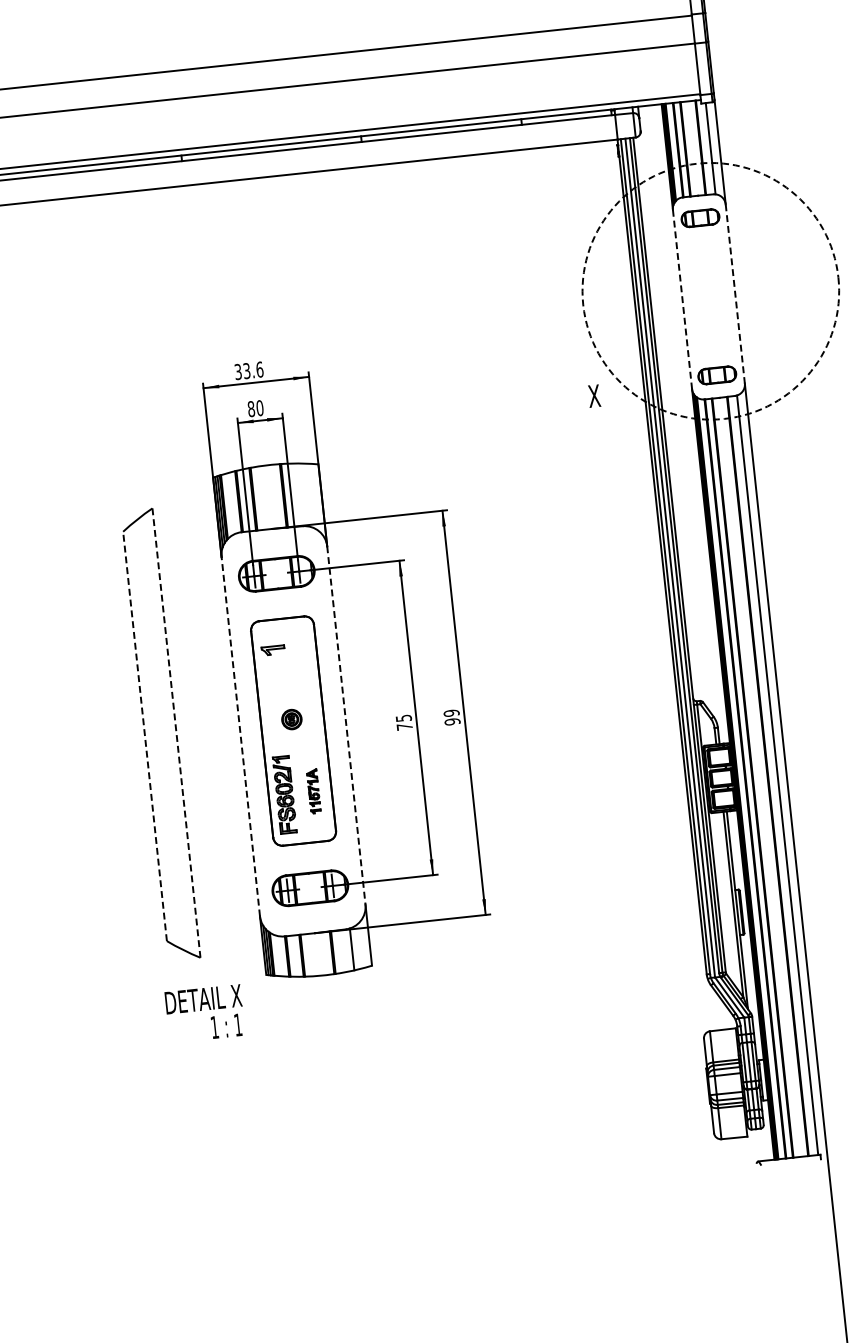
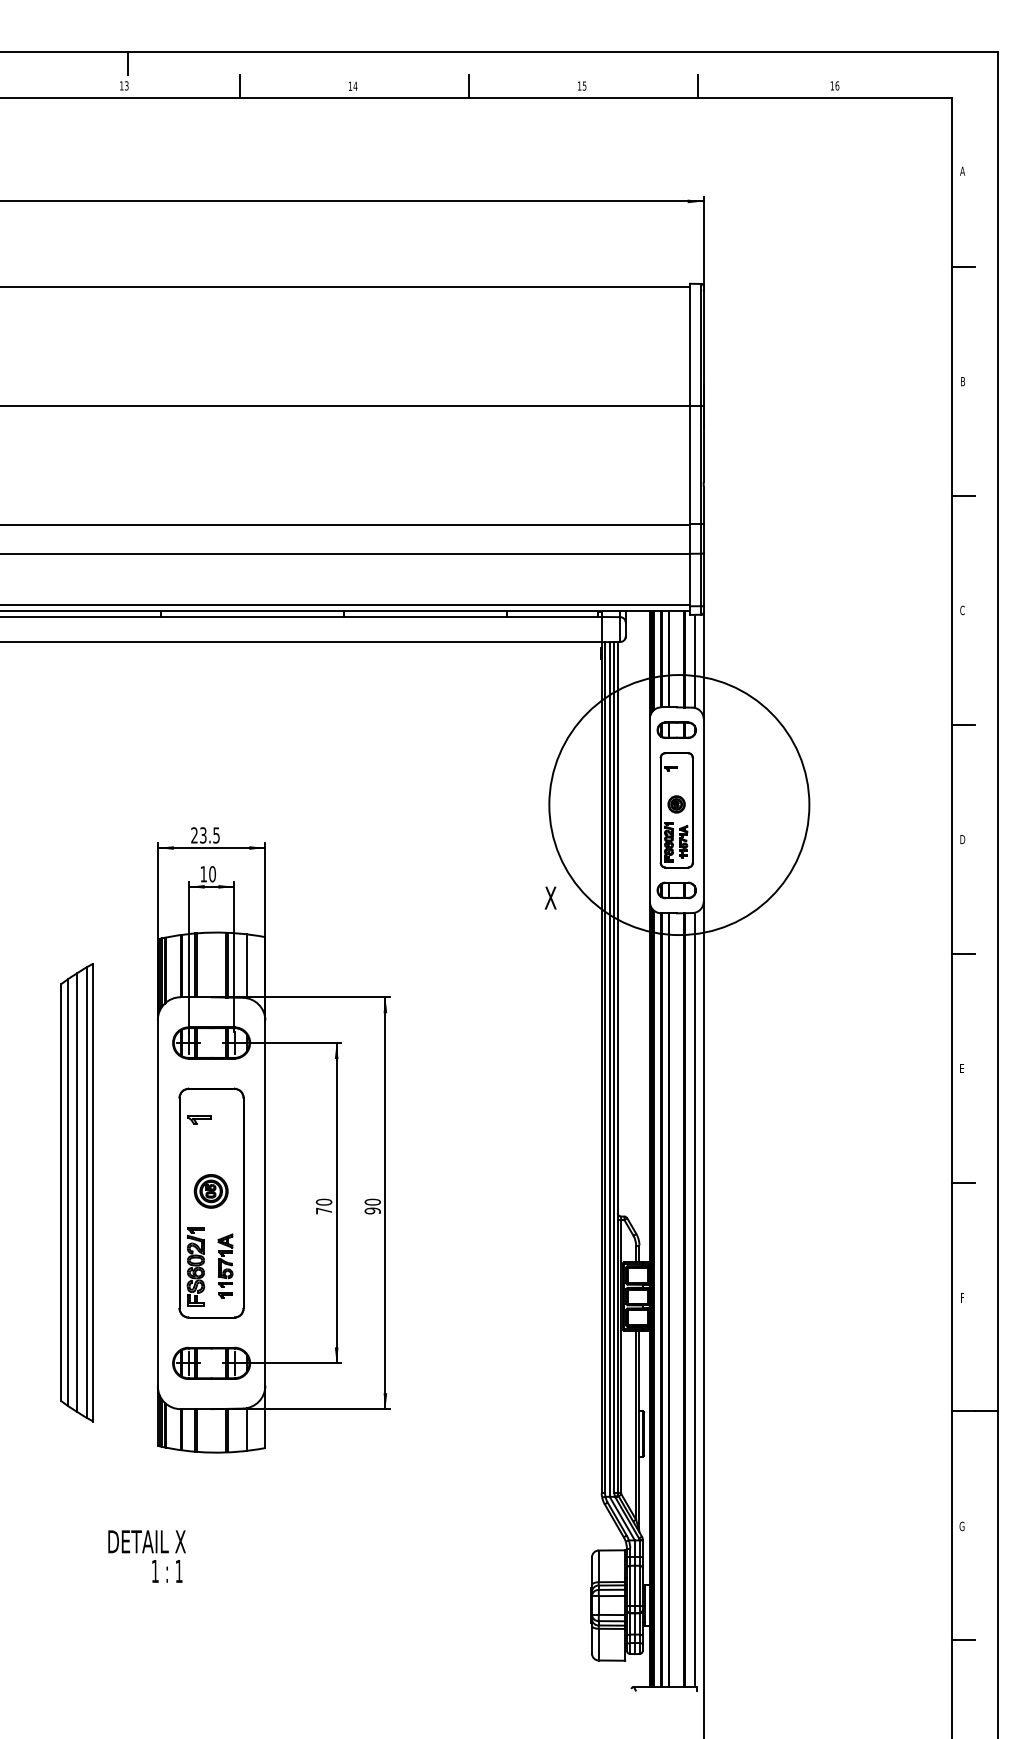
circle: (711, 291) -> (679, 805), dashed -> solid
line: (735, 294) -> (703, 810), dashed -> solid
part: (708, 296) -> (676, 810), added
line: (682, 299) -> (649, 810), dashed -> solid
text: (249, 370) -> (205, 835), 33.6 -> 23.5
text: (251, 409) -> (203, 874), 80 -> 10
line: (303, 495) -> (247, 966), added
text: (451, 713) -> (372, 1202), 99 -> 90
text: (403, 717) -> (323, 1201), 75 -> 70
part: (291, 719) -> (210, 1191), size x1.67
line: (346, 725) -> (265, 1203), dashed -> solid
line: (176, 732) -> (93, 1192), dashed -> solid
line: (169, 733) -> (86, 1192), added
line: (160, 734) -> (77, 1192), added
line: (152, 735) -> (68, 1192), added
line: (145, 736) -> (61, 1192), dashed -> solid
line: (240, 736) -> (157, 1202), dashed -> solid
part: (313, 790) -> (225, 1265), size x1.43
text: (204, 1013) -> (146, 1556), moved

